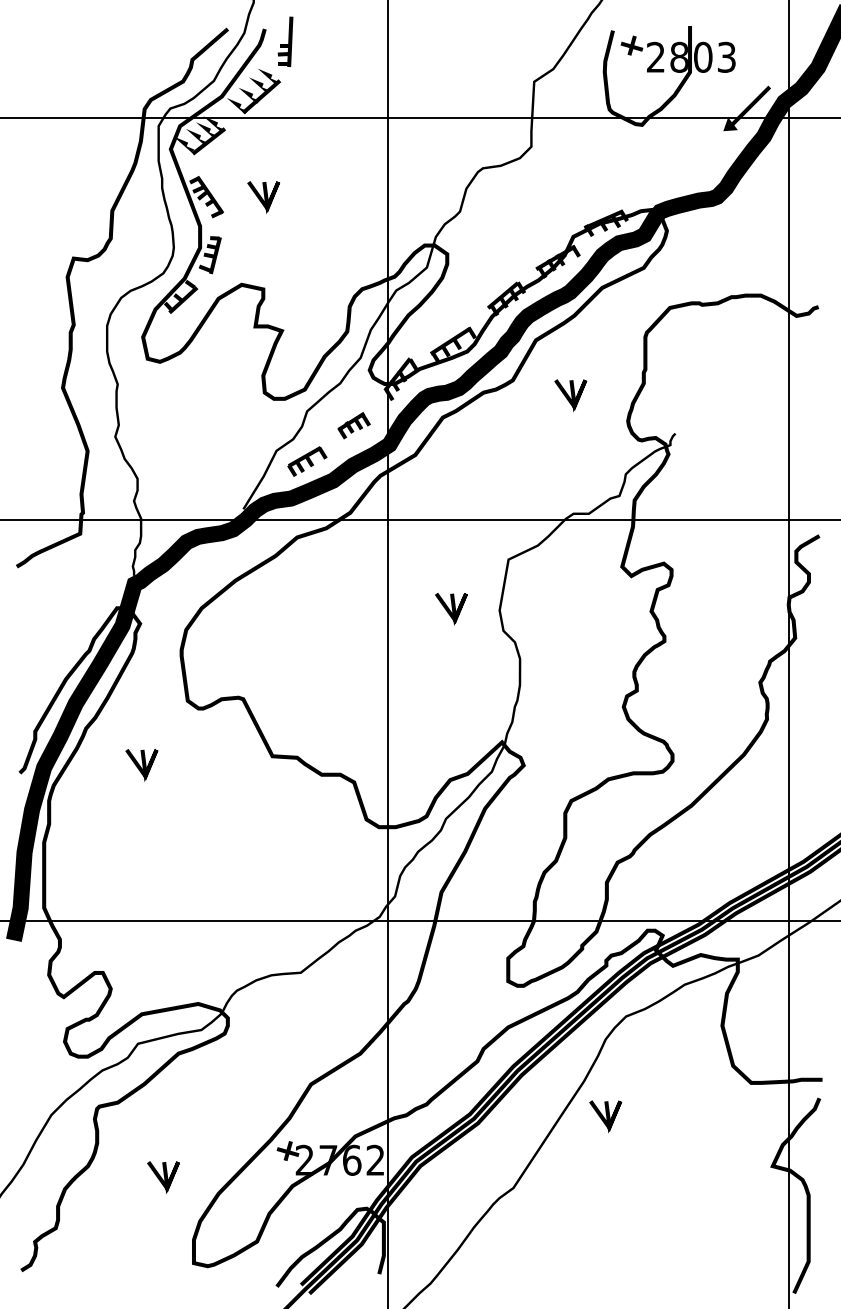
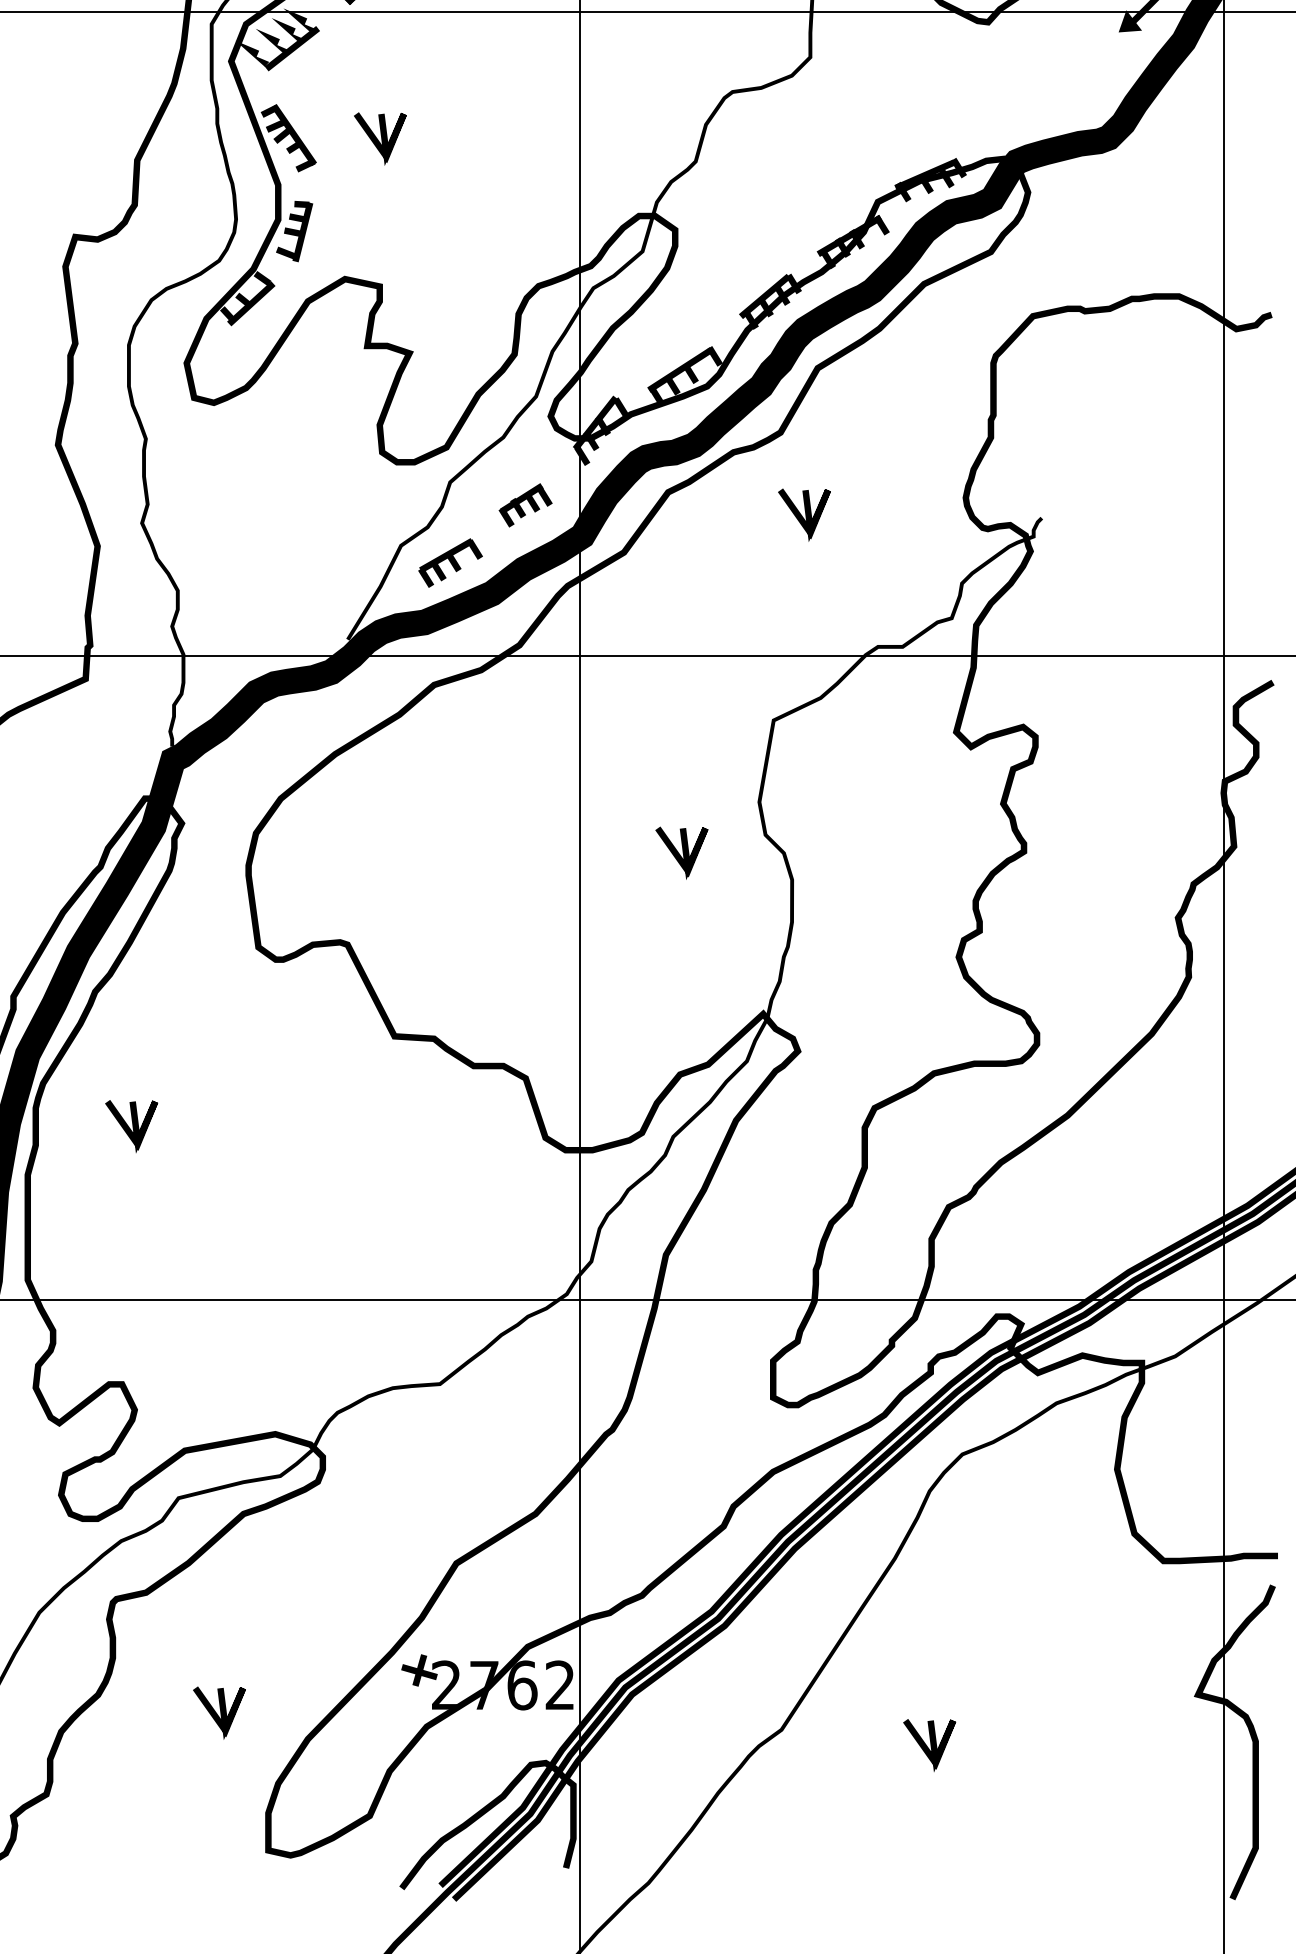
line: (571, 395) -> (805, 514), moved
line: (452, 609) -> (683, 853), moved
line: (140, 765) -> (129, 1126), moved
line: (606, 1116) -> (930, 1745), moved

